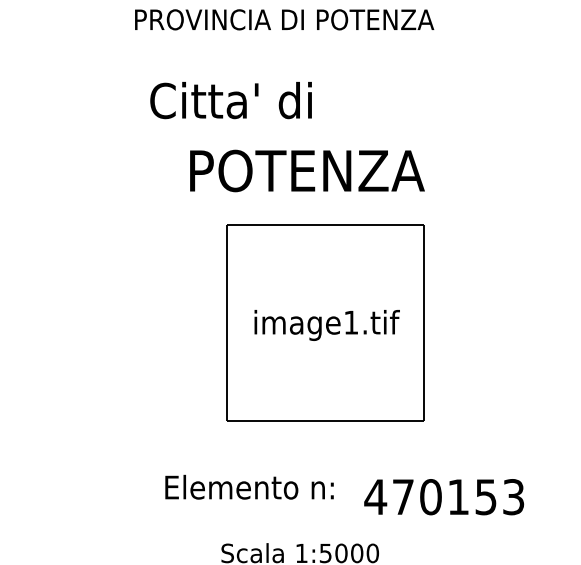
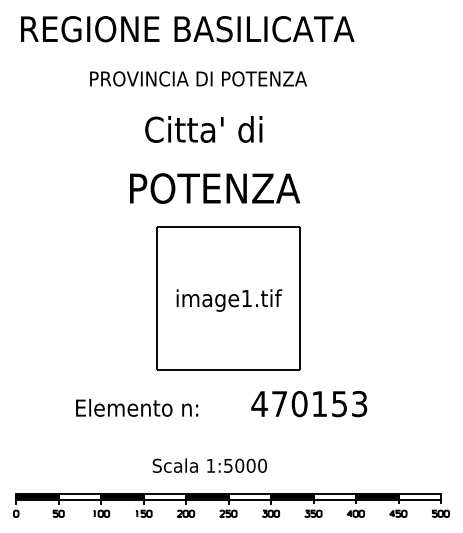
text: (230, 100) -> (203, 129), moved
text: (250, 486) -> (137, 407), moved
text: (444, 497) -> (309, 404), moved

